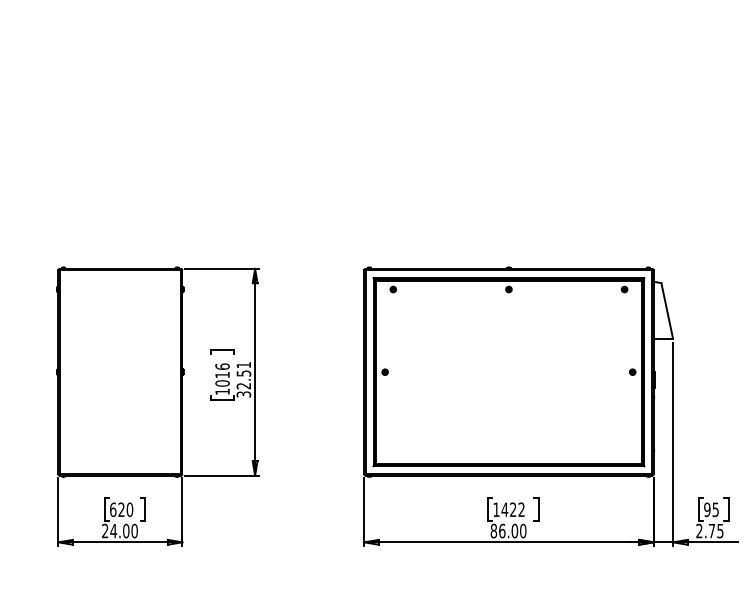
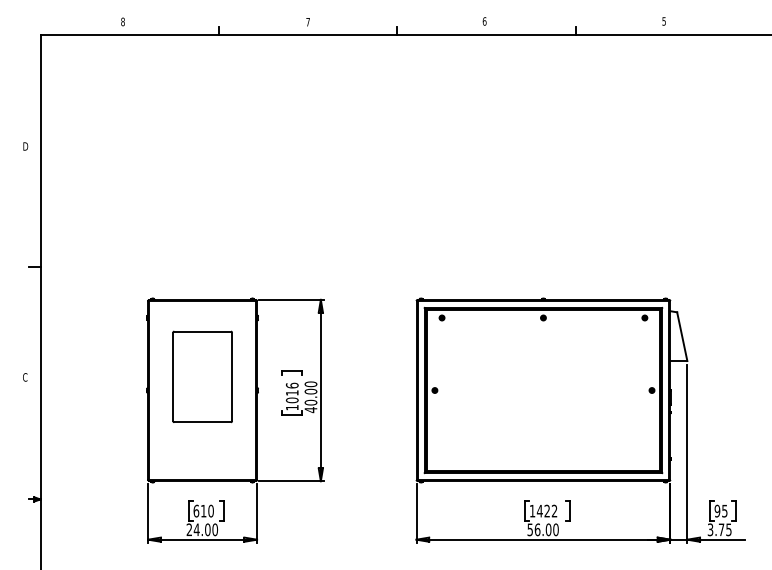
part: (120, 356) -> (202, 376), added
text: (243, 380) -> (310, 397), 32.51 -> 40.00
text: (121, 509) -> (203, 510), 620 -> 610
text: (494, 530) -> (530, 529), 86.00 -> 56.00
text: (699, 531) -> (710, 530), 2.75 -> 3.75

